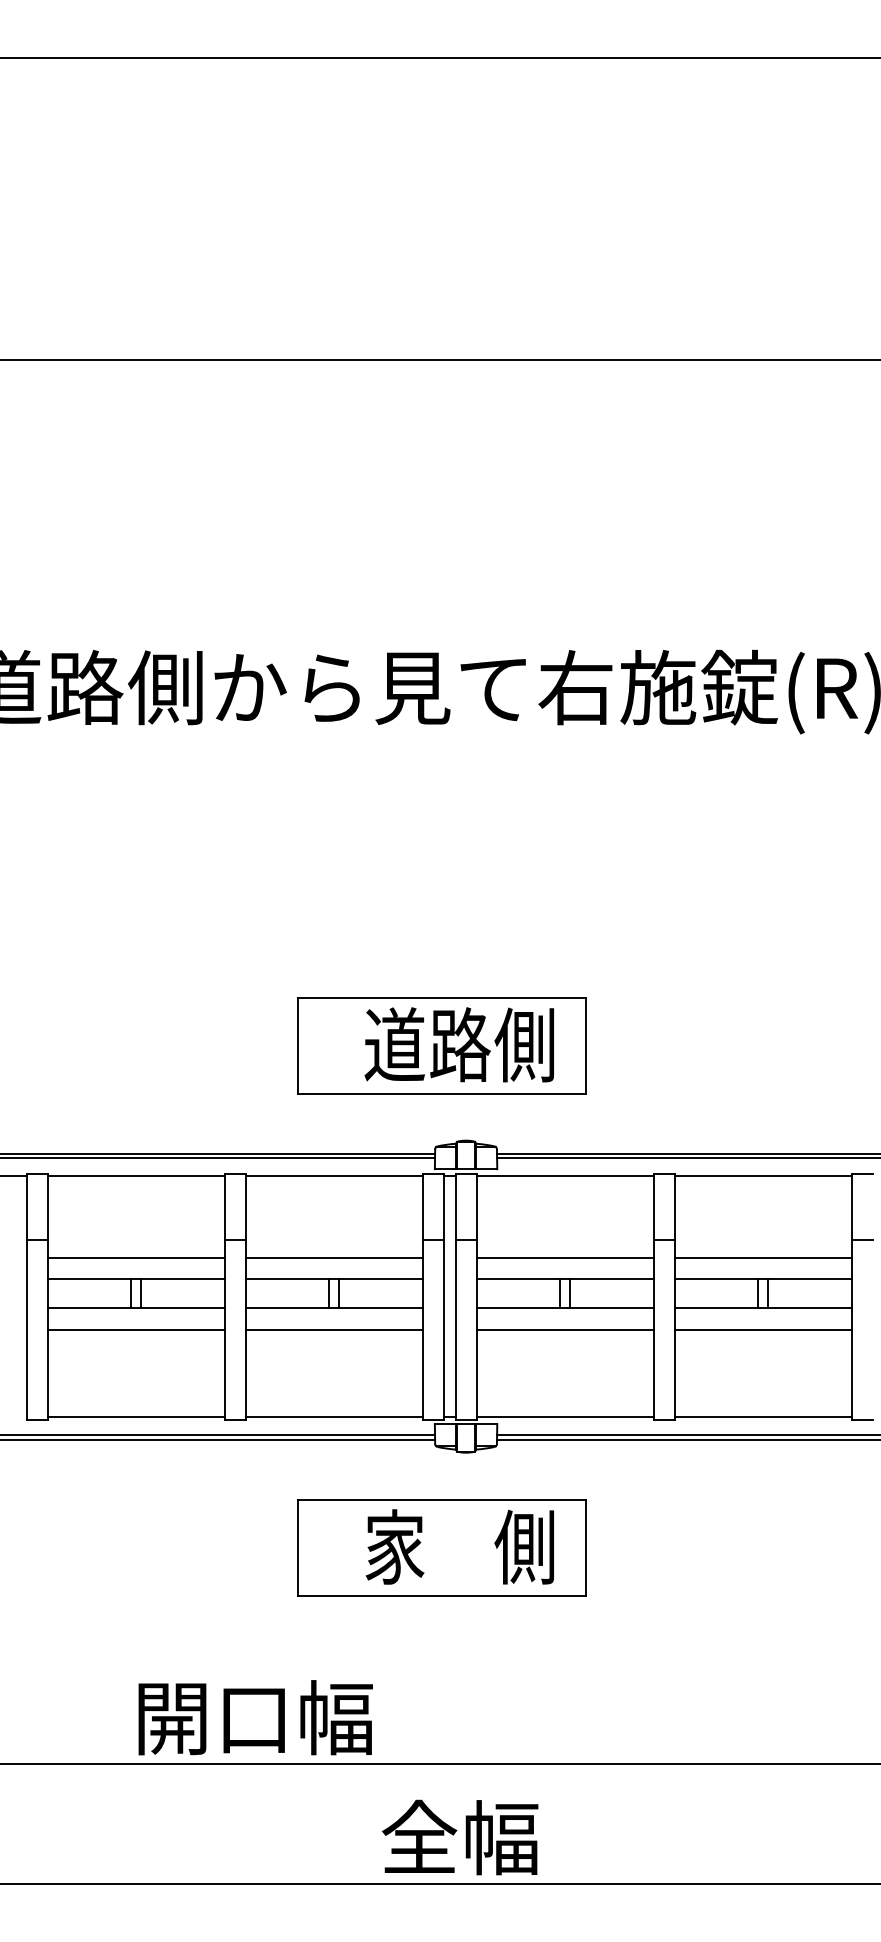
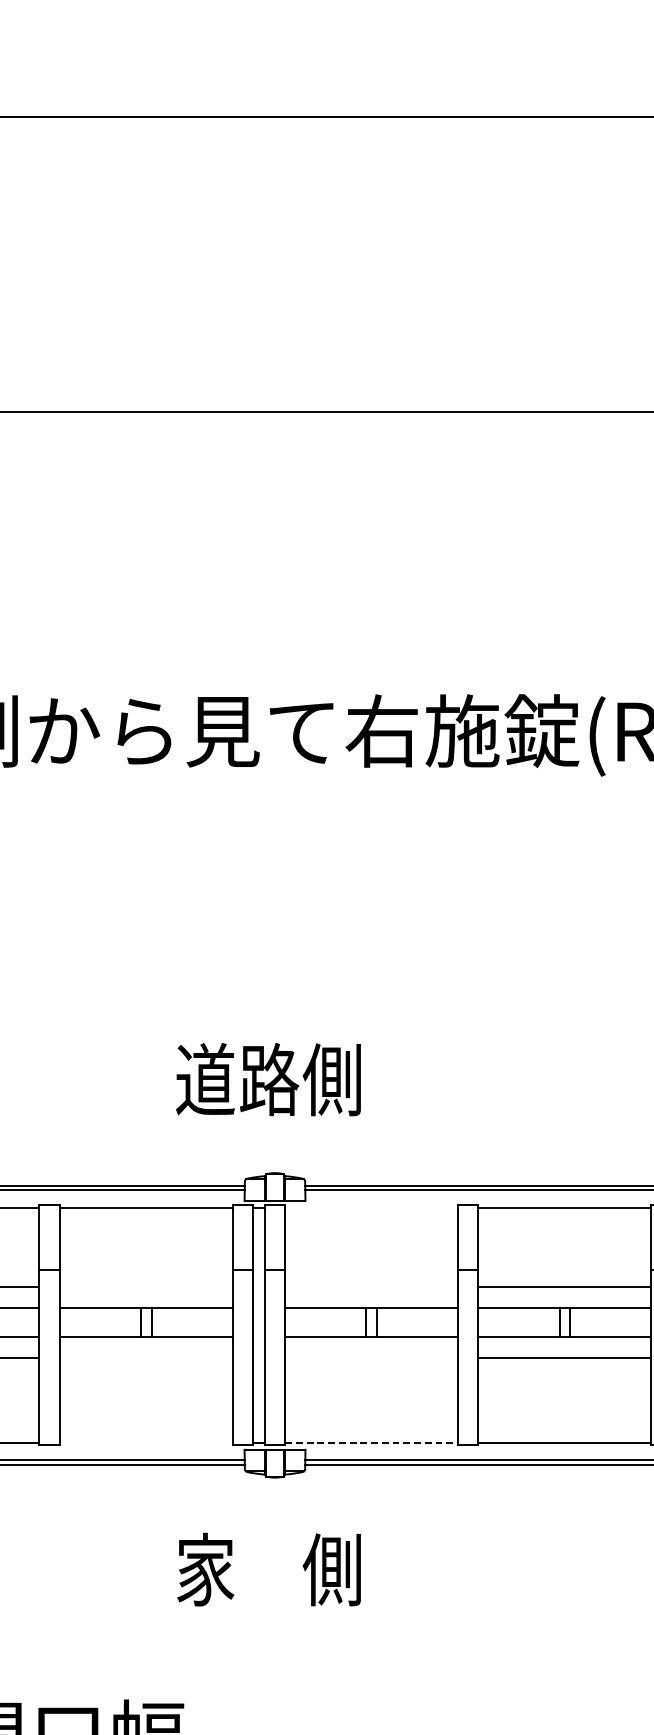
part: (441, 1045) -> (251, 1080), removed
line: (564, 1176) -> (371, 1208), removed
line: (333, 1257) -> (145, 1287), removed
line: (564, 1257) -> (371, 1287), removed
line: (333, 1329) -> (145, 1357), removed
line: (564, 1329) -> (371, 1357), removed
line: (333, 1416) -> (145, 1442), removed
line: (565, 1416) -> (372, 1442), solid -> dashed
part: (441, 1547) -> (251, 1570), removed

